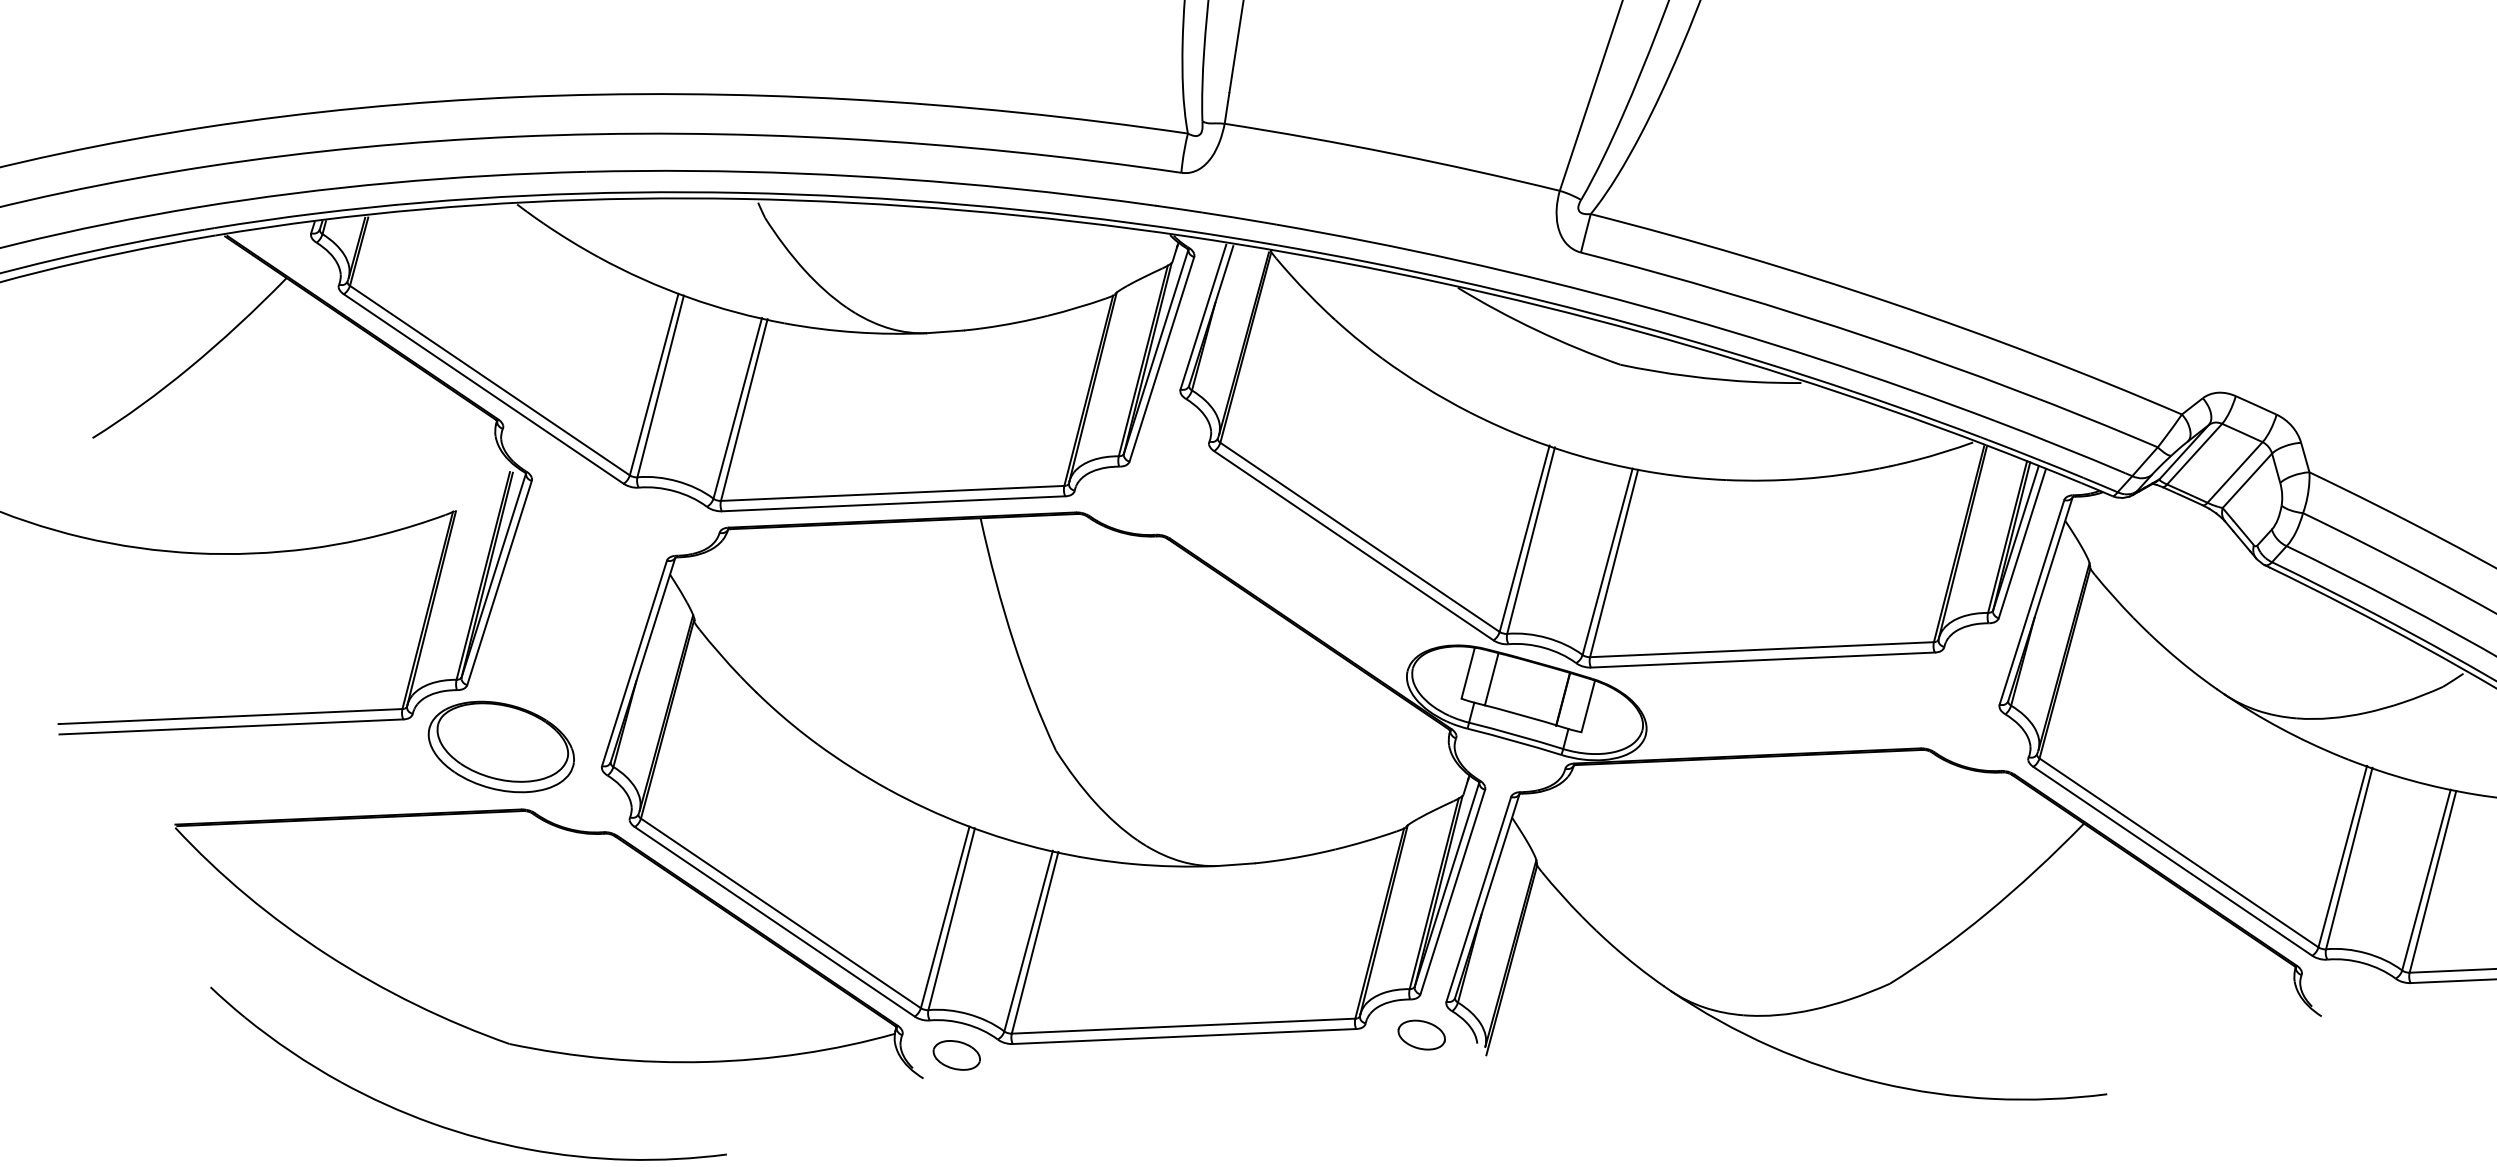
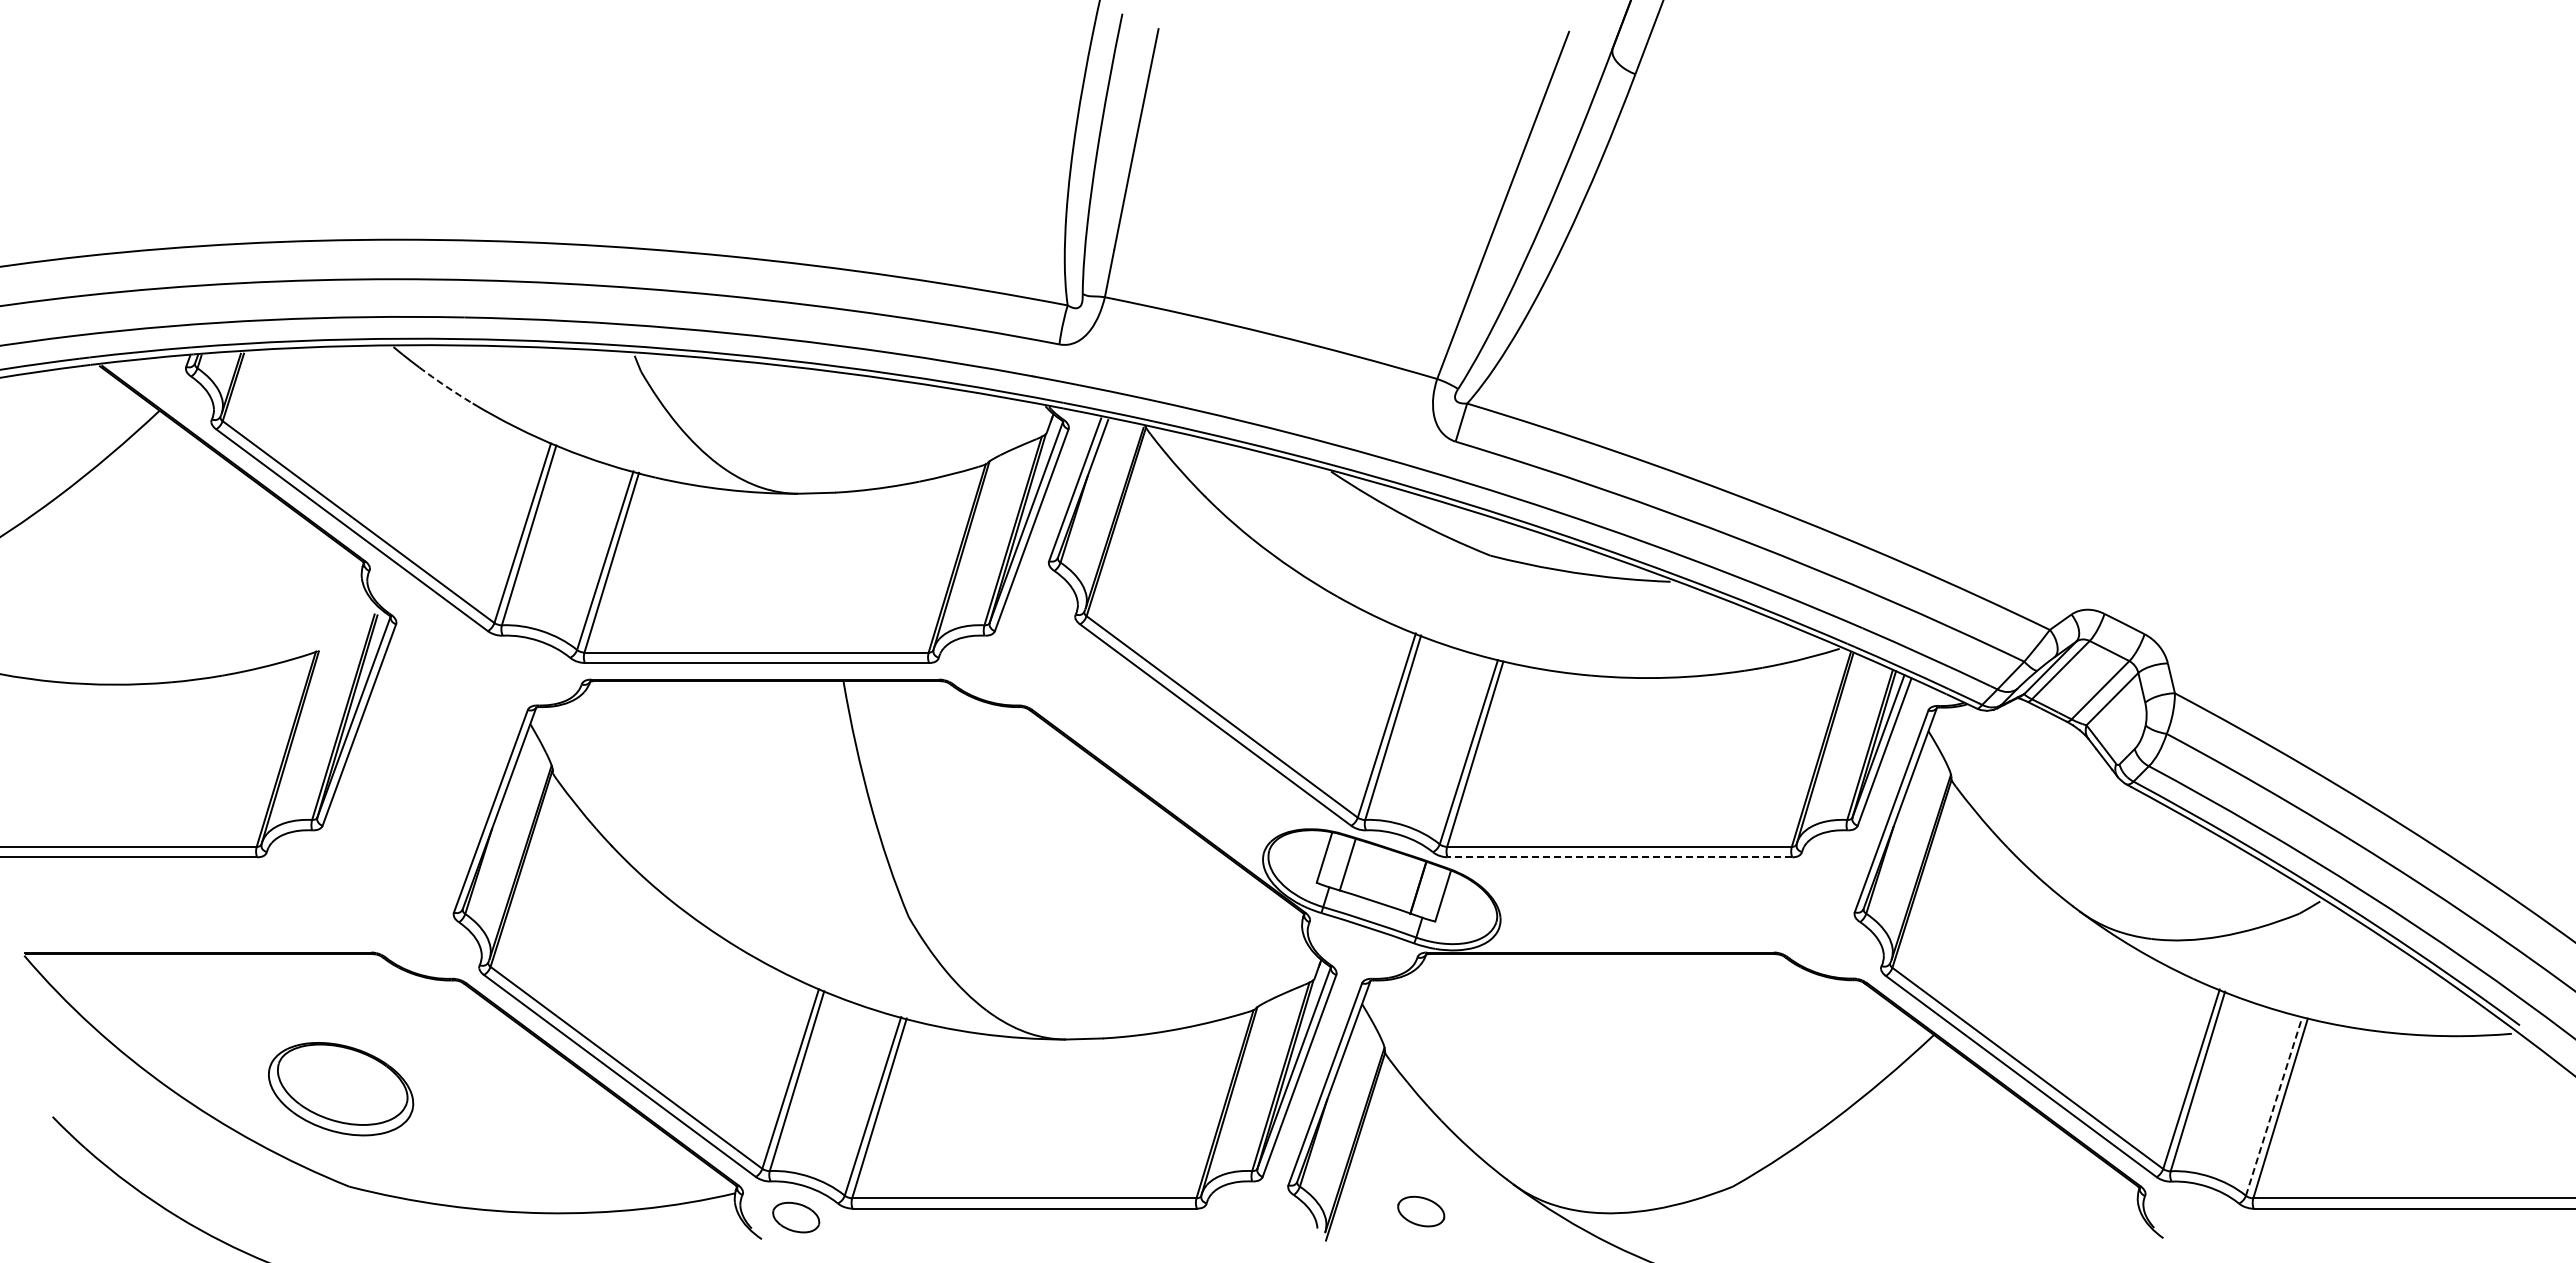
arc: (570, 241) -> (445, 386), solid -> dashed
line: (1762, 660) -> (1619, 857), solid -> dashed
part: (501, 747) -> (341, 1089), moved
line: (2426, 880) -> (2274, 1106), solid -> dashed
part: (1422, 1034) -> (1421, 1211), moved

